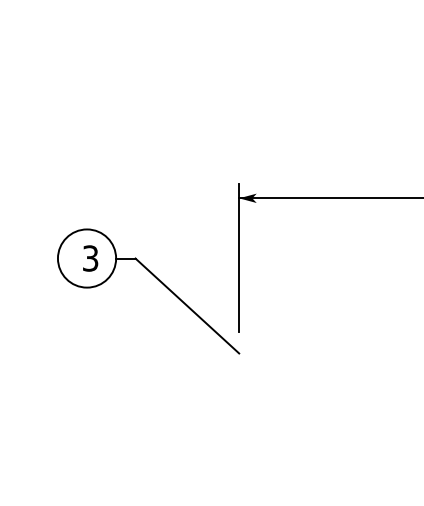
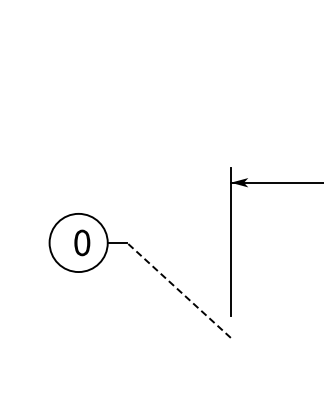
text: (90, 258) -> (82, 242), 3 -> 0
line: (186, 305) -> (178, 289), solid -> dashed

